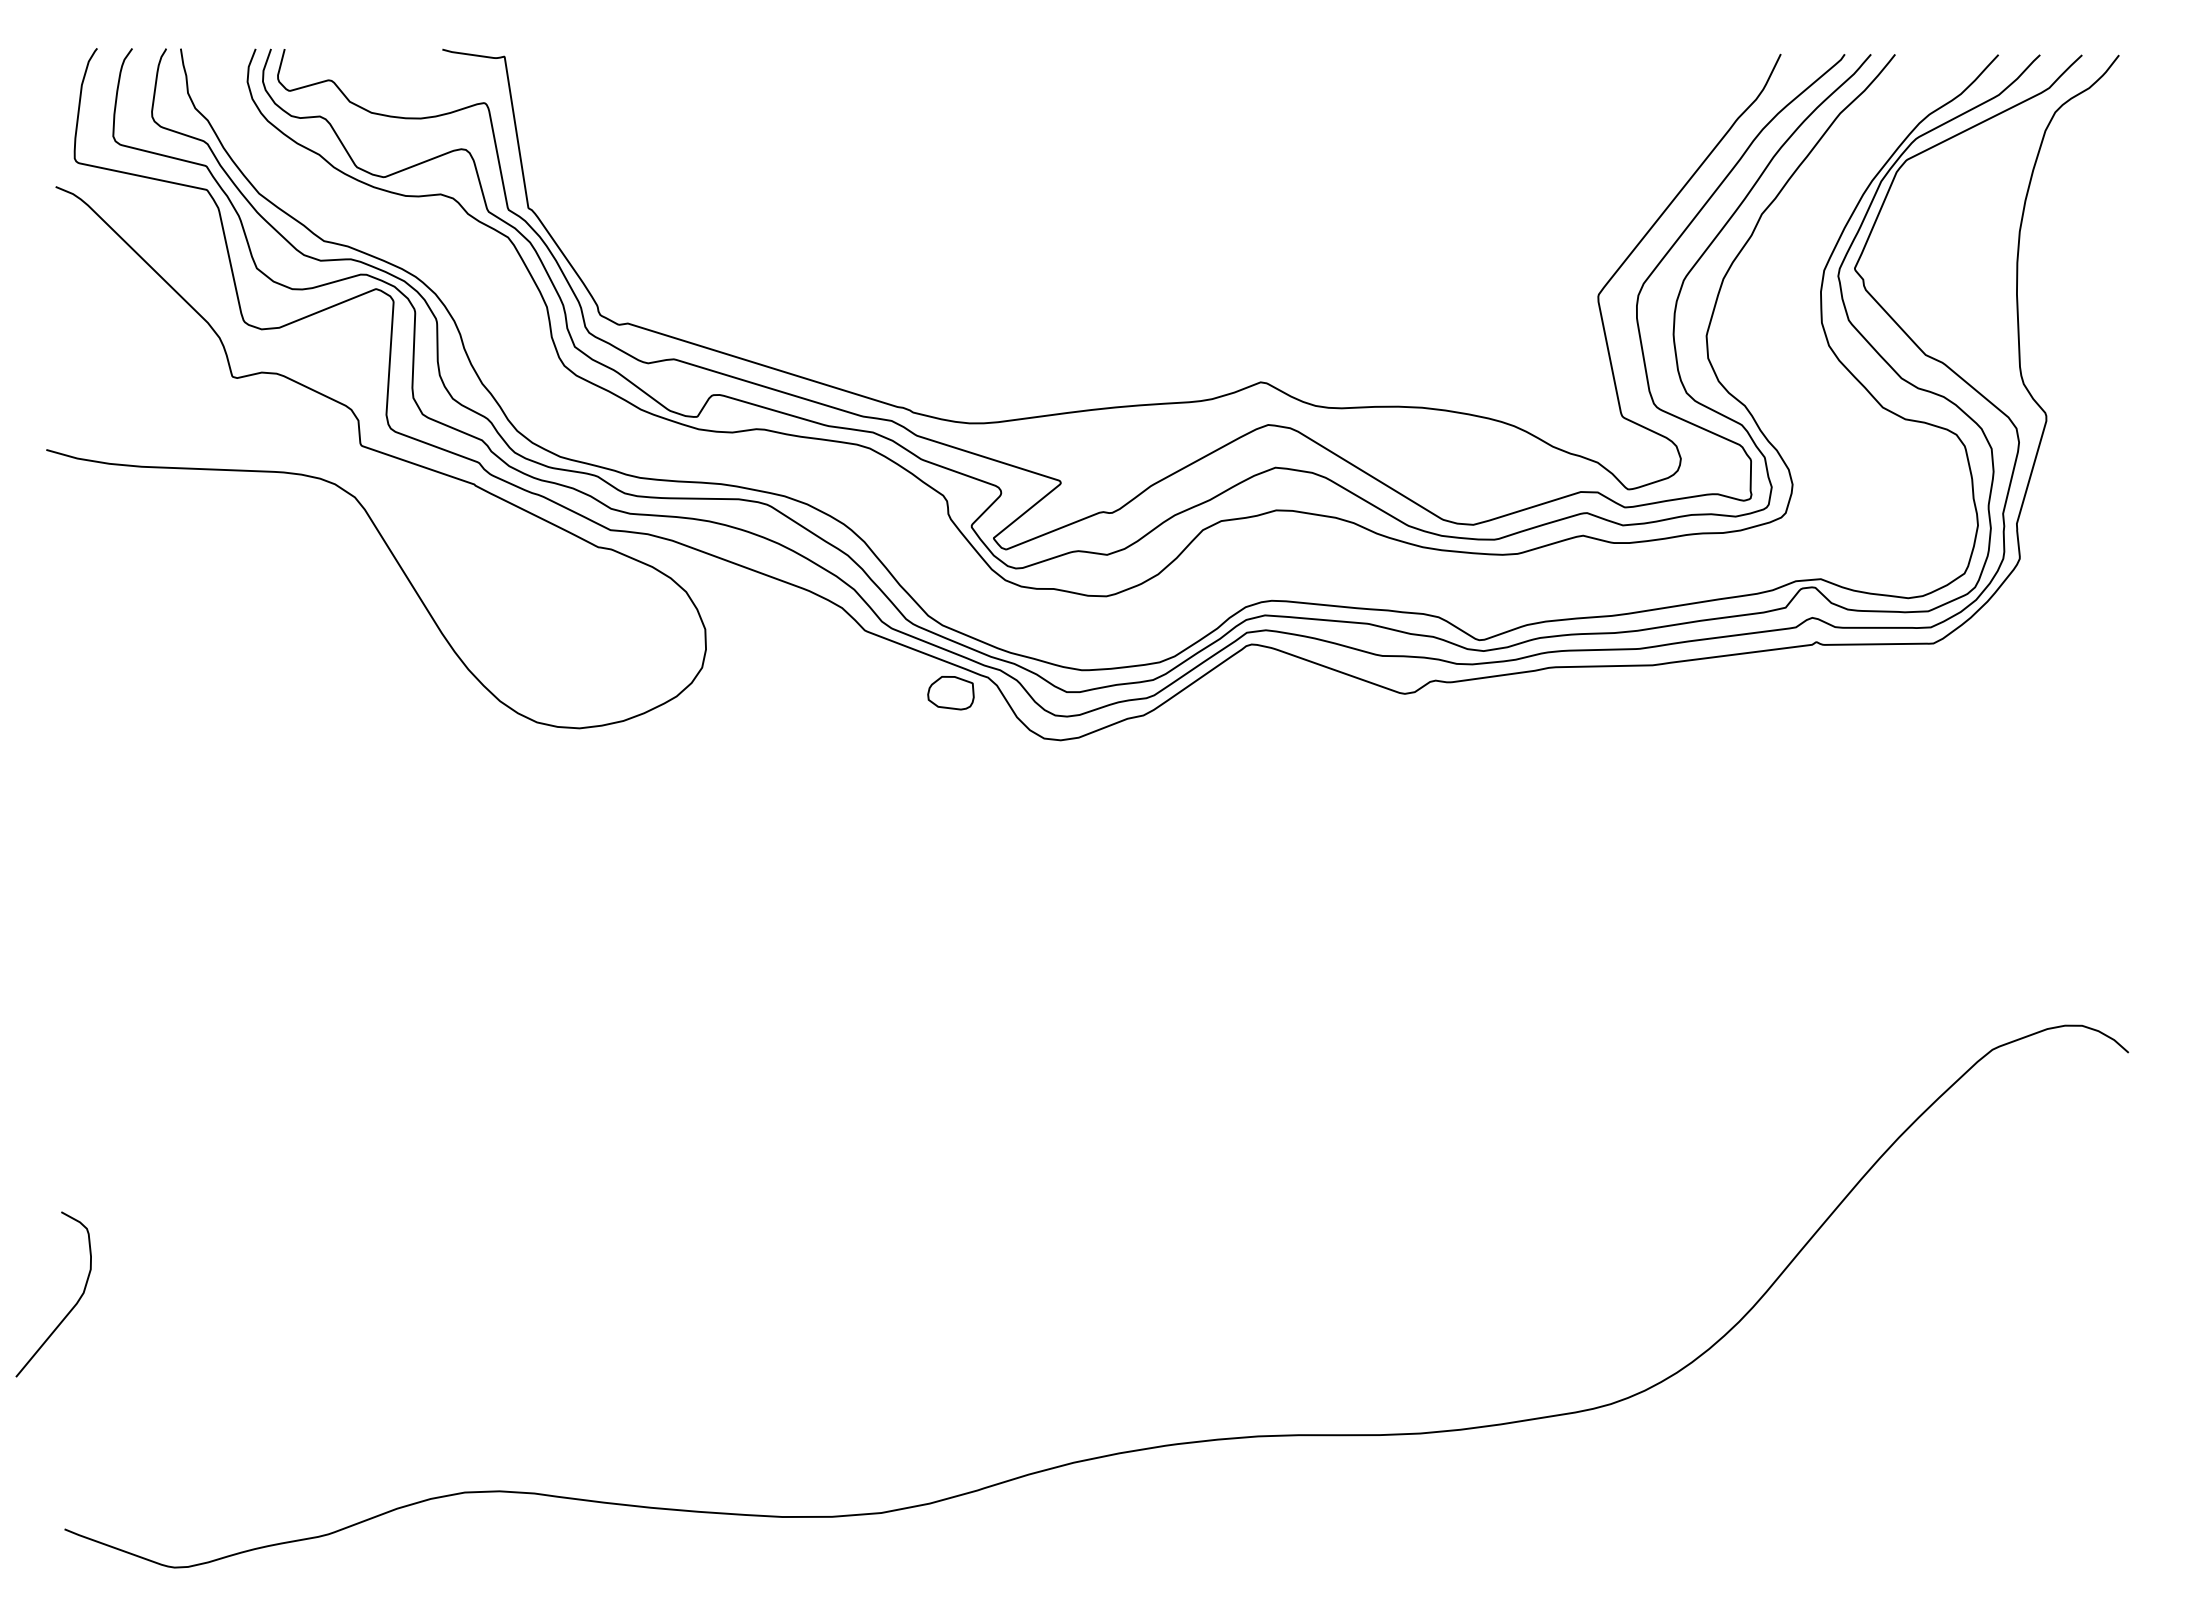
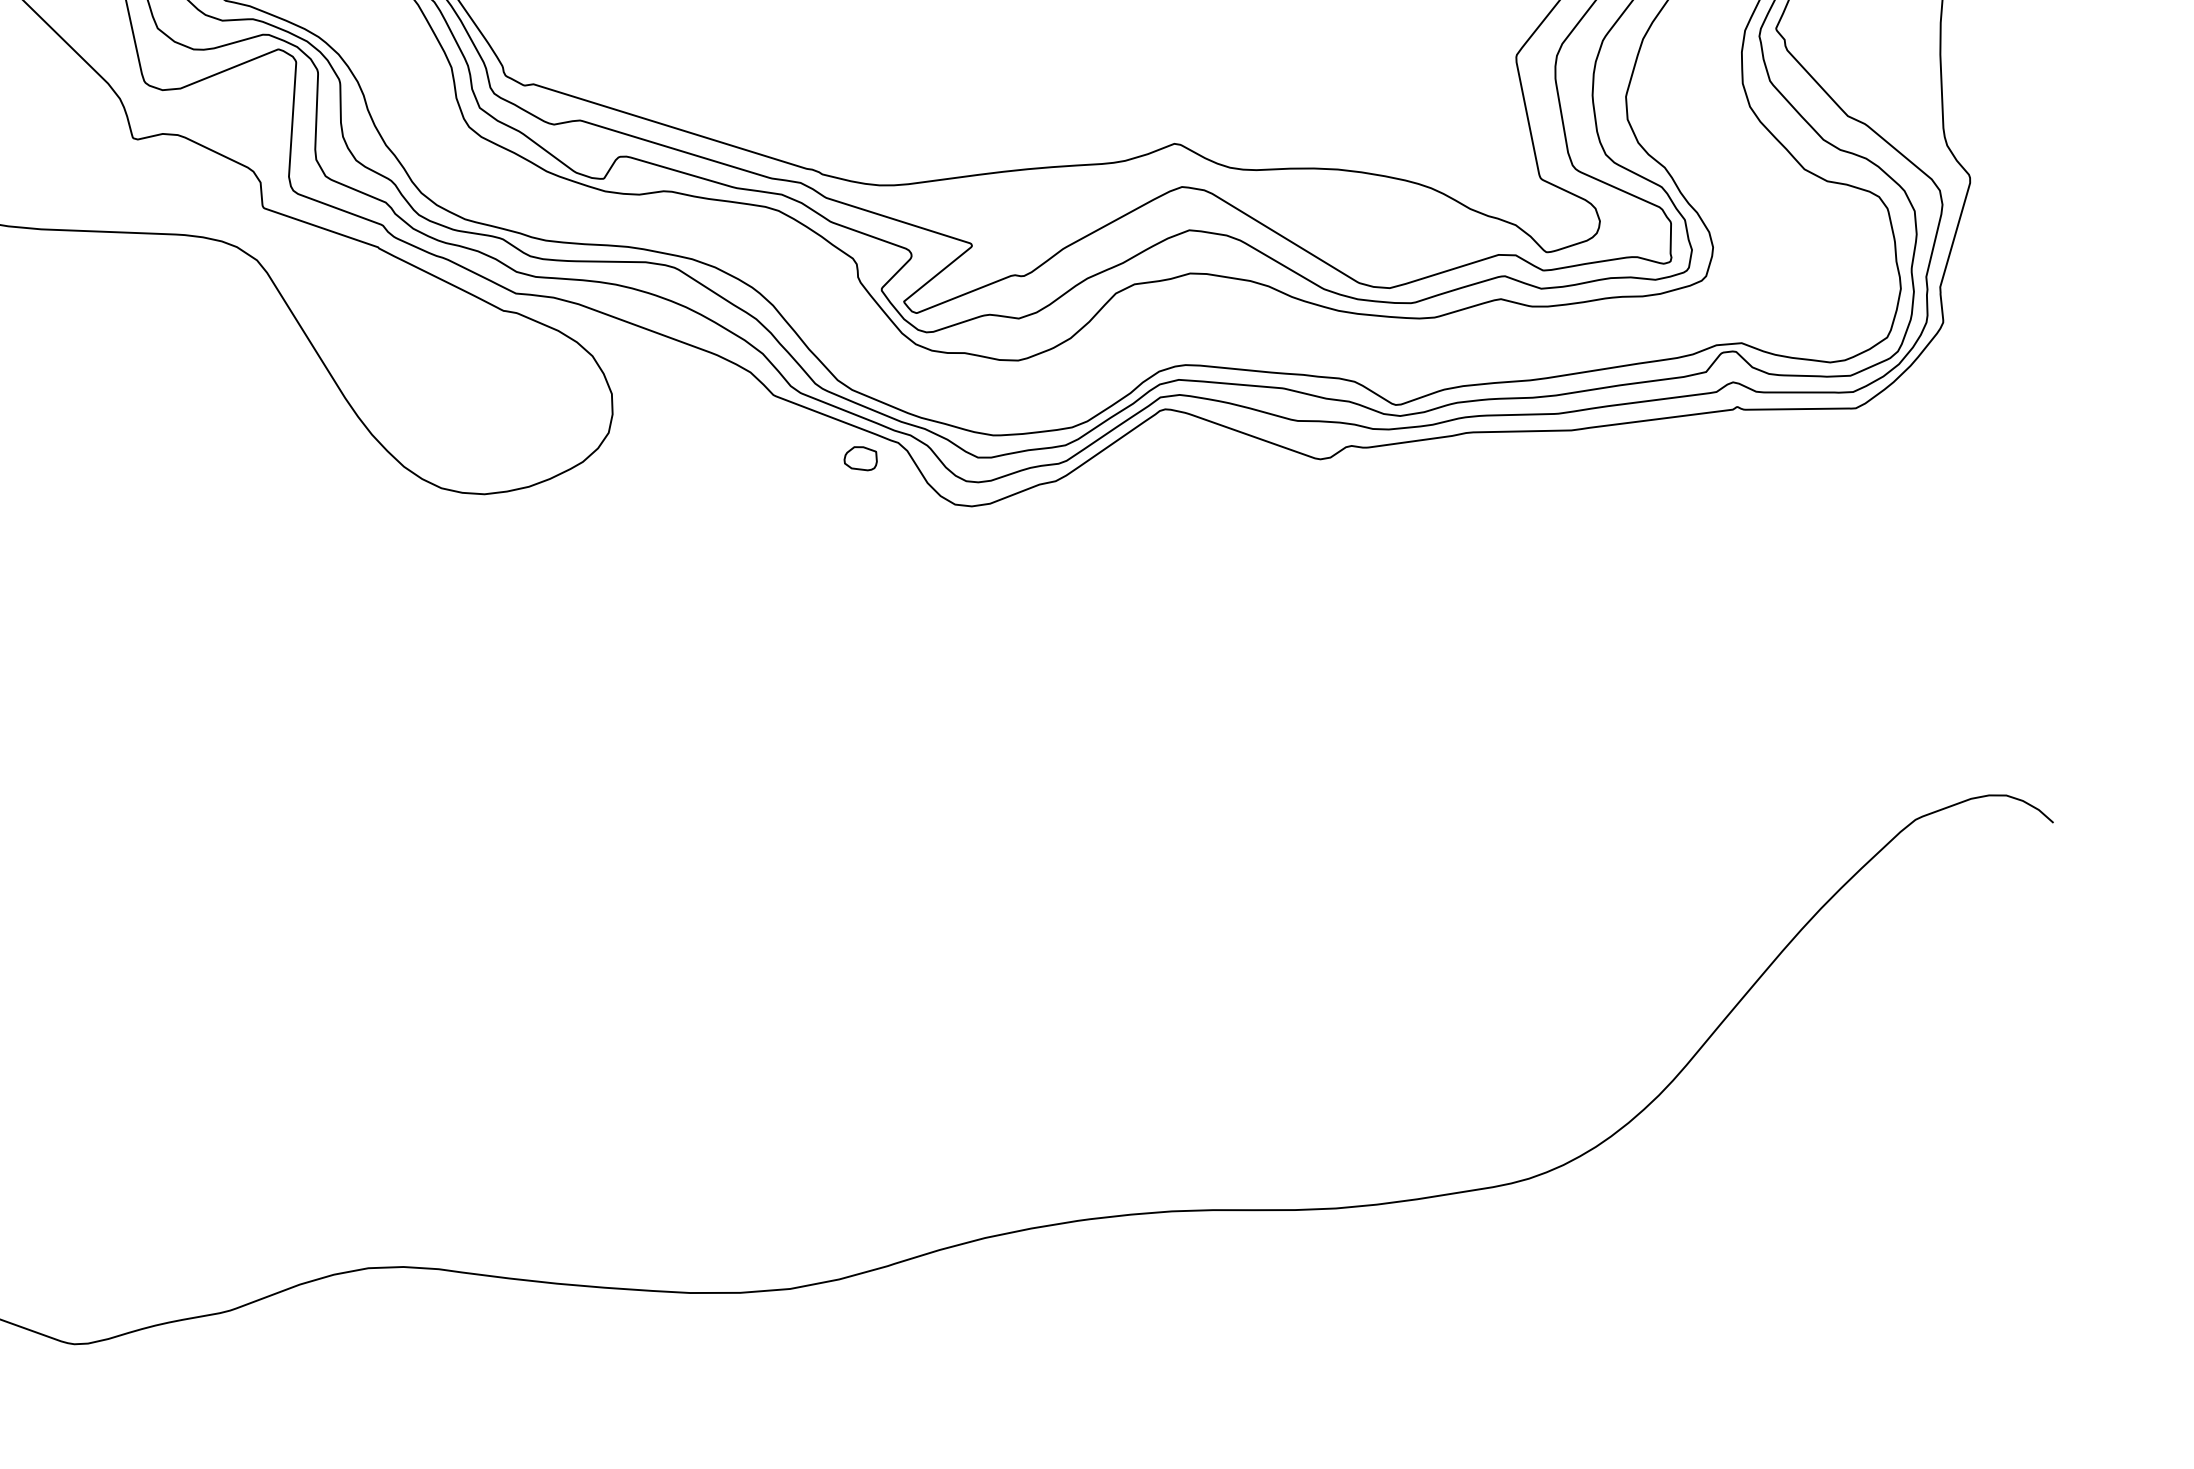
part: (950, 693) -> (860, 458), size x0.7

